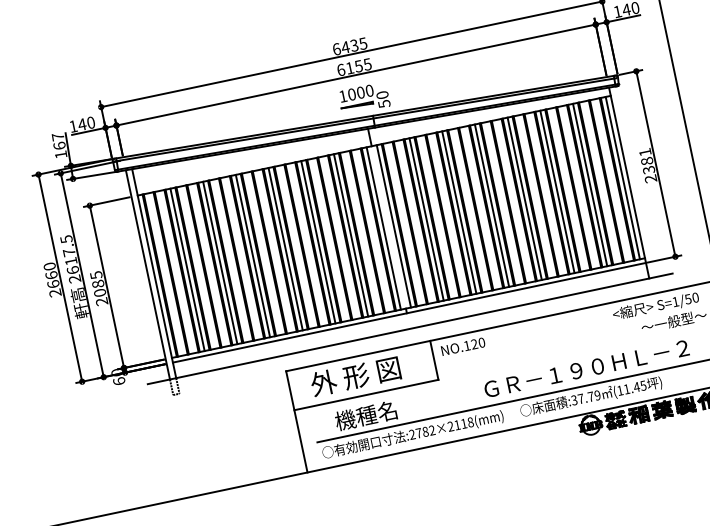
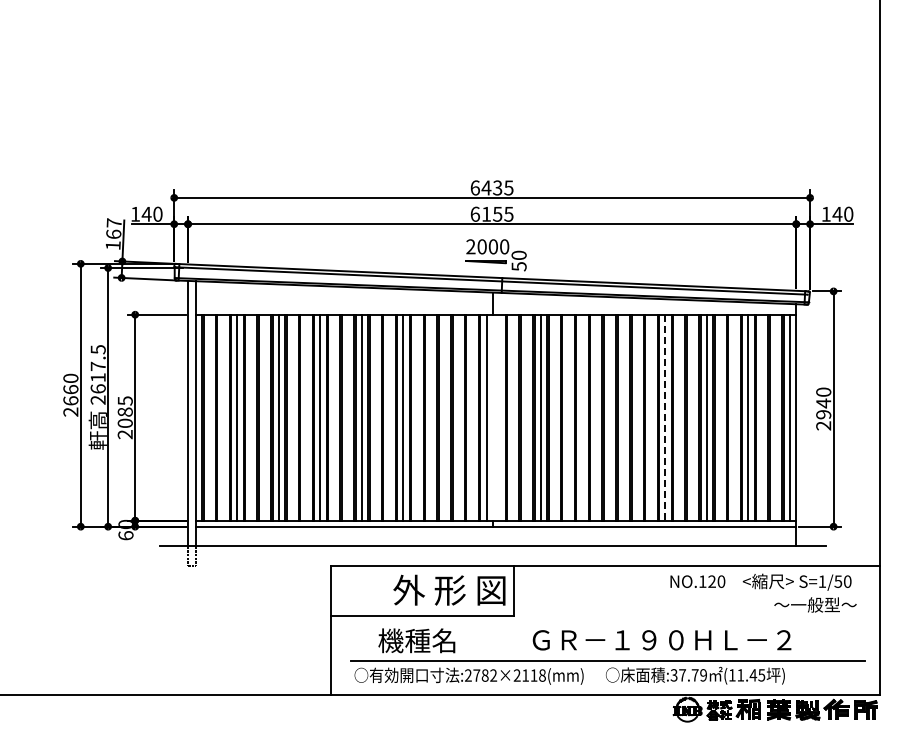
text: (342, 96) -> (470, 246), 1000 -> 2000
text: (646, 161) -> (823, 403), 2381 -> 2940
line: (524, 199) -> (665, 418), solid -> dashed
line: (491, 205) -> (623, 417), removed
line: (459, 212) -> (582, 417), removed
line: (393, 226) -> (499, 417), removed
line: (350, 235) -> (444, 417), removed
text: (462, 346) -> (697, 581), moved
text: (586, 369) -> (661, 640), moved
text: (355, 375) -> (449, 589), moved

